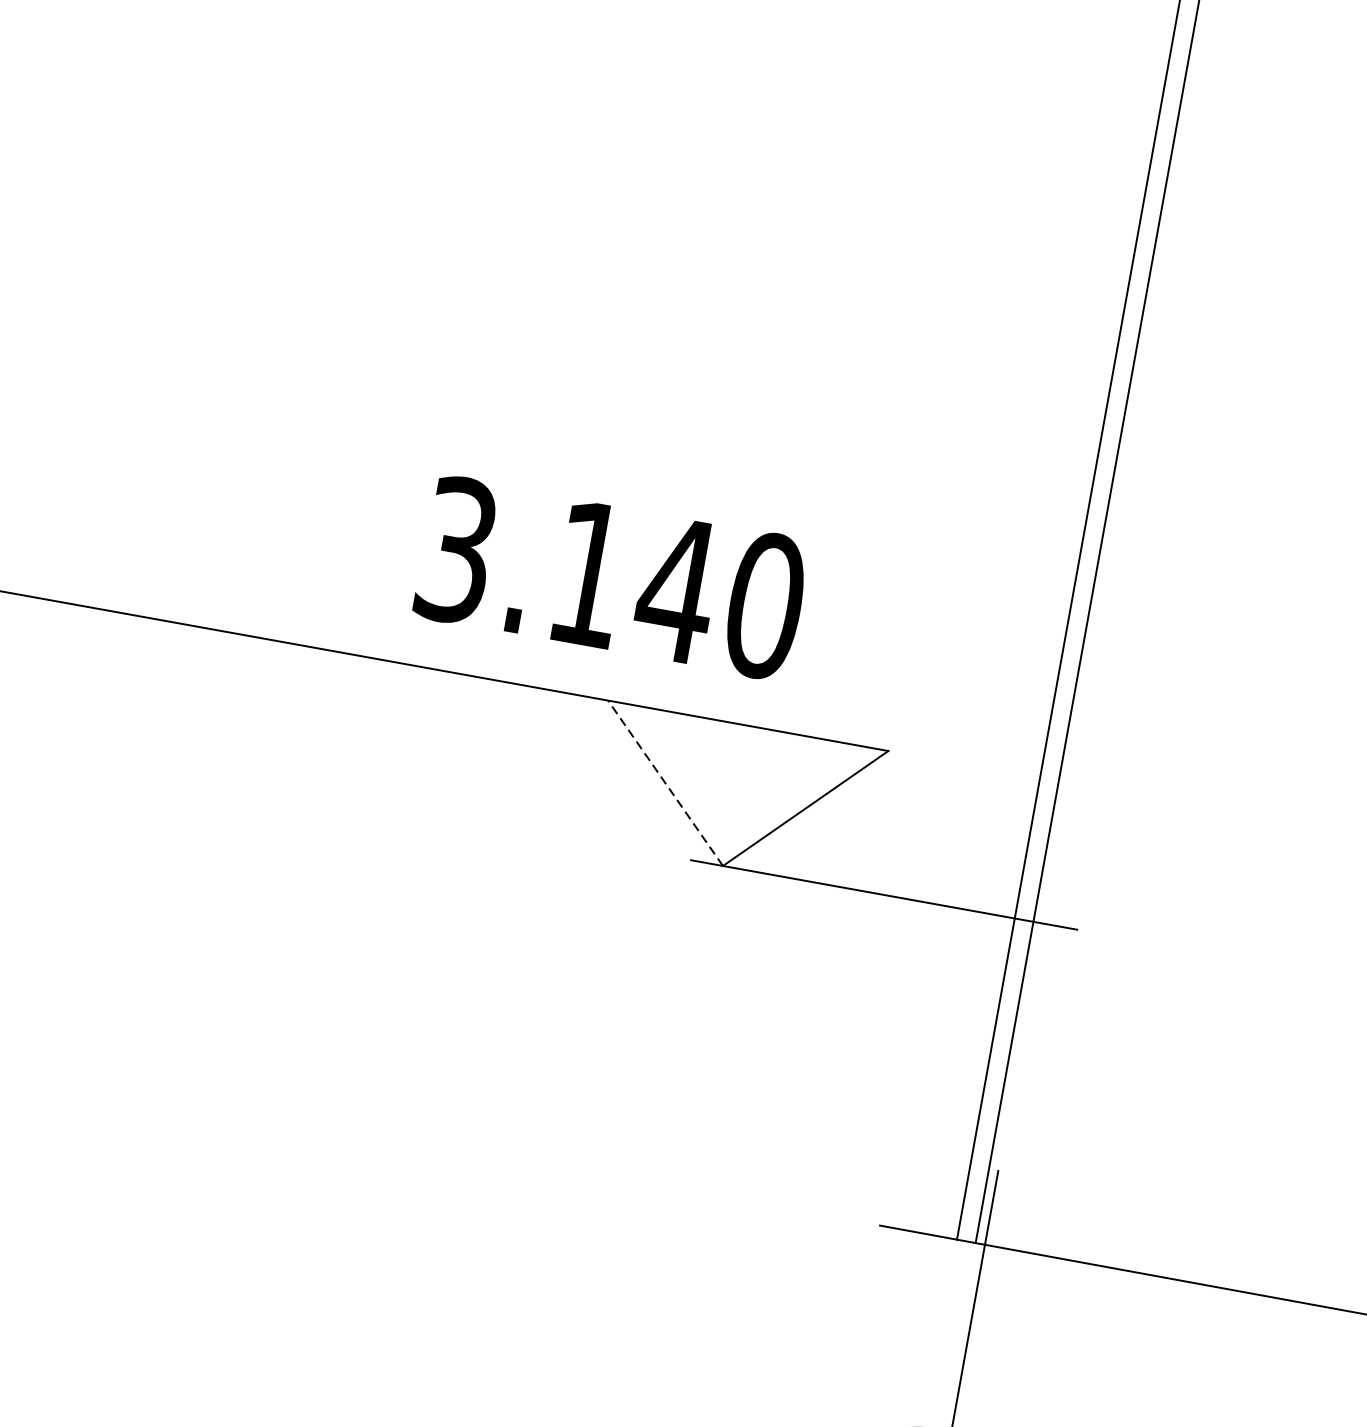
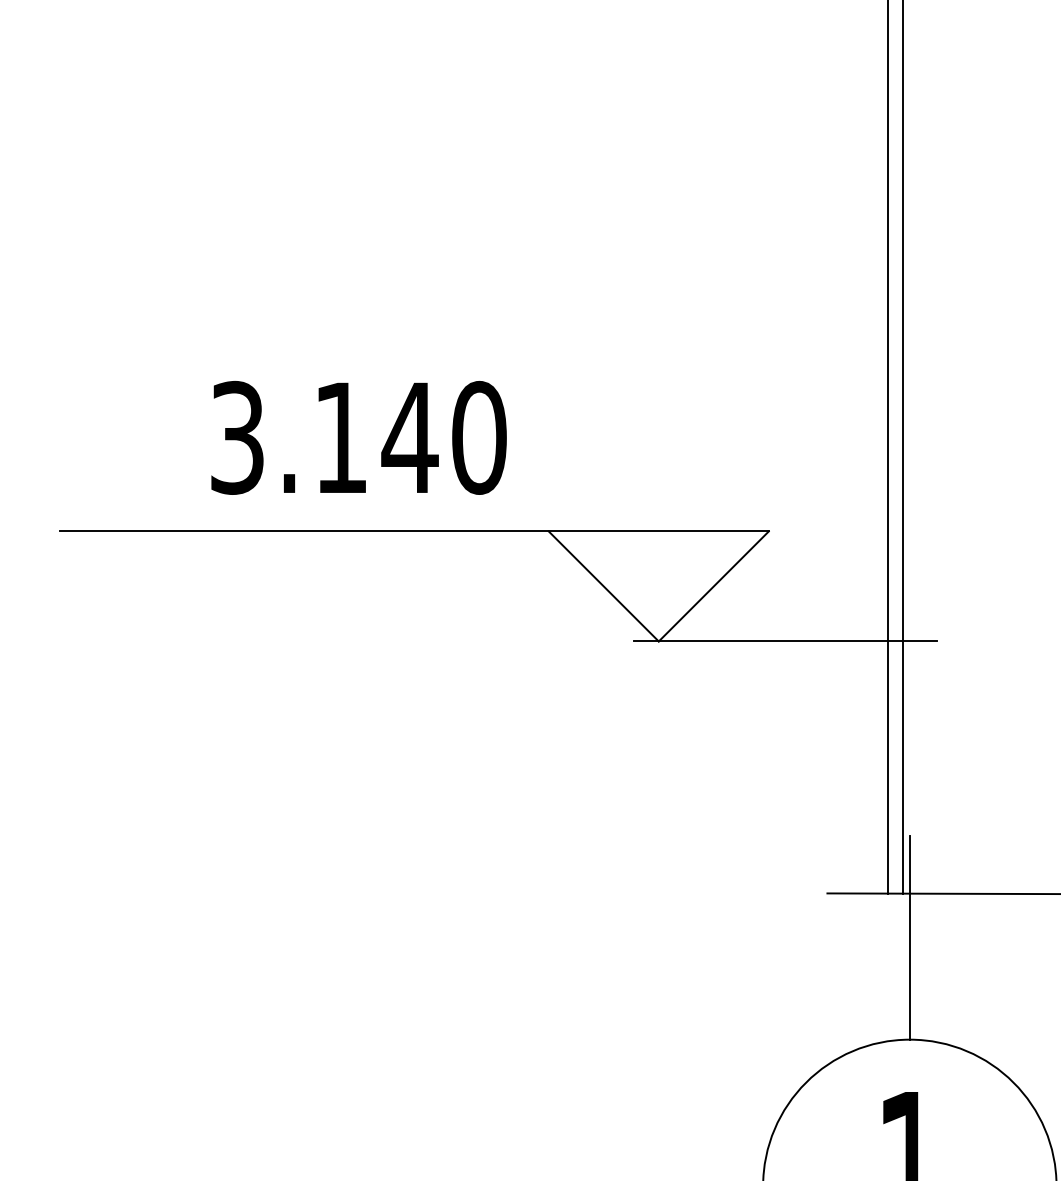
text: (611, 577) -> (358, 437), moved
line: (665, 783) -> (603, 586), dashed -> solid

